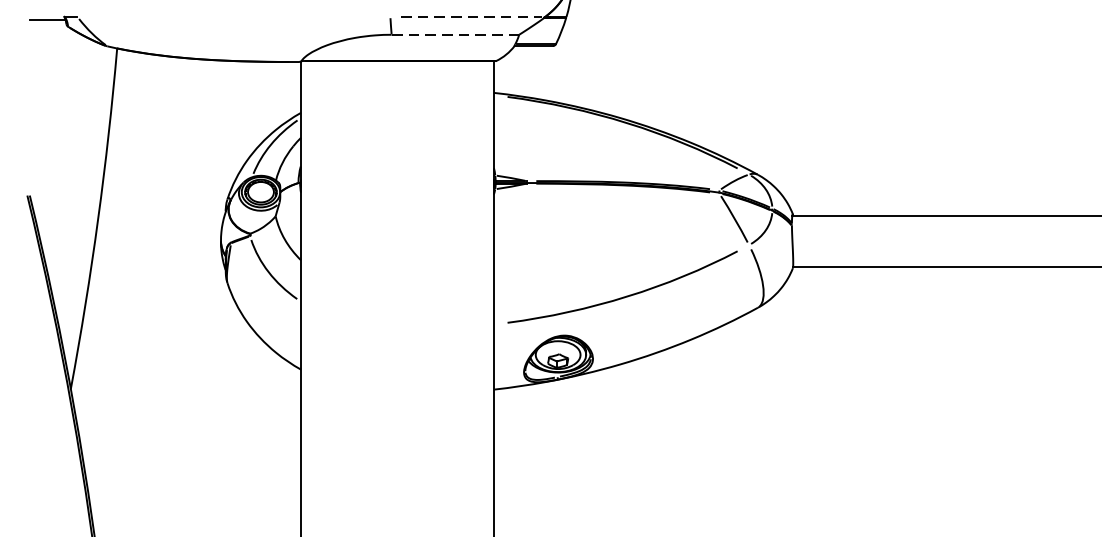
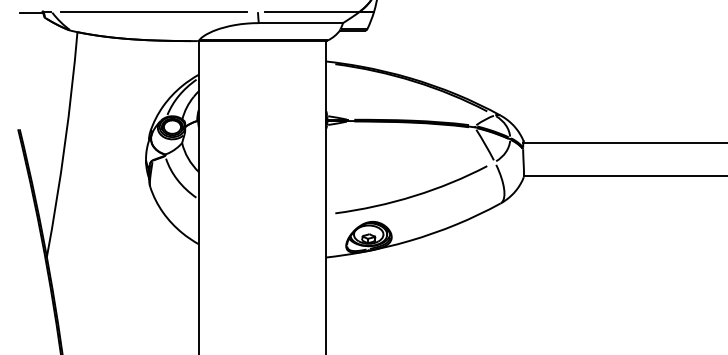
line: (232, 17) -> (153, 11), added
line: (471, 17) -> (311, 11), dashed -> solid
line: (454, 35) -> (300, 23), dashed -> solid

